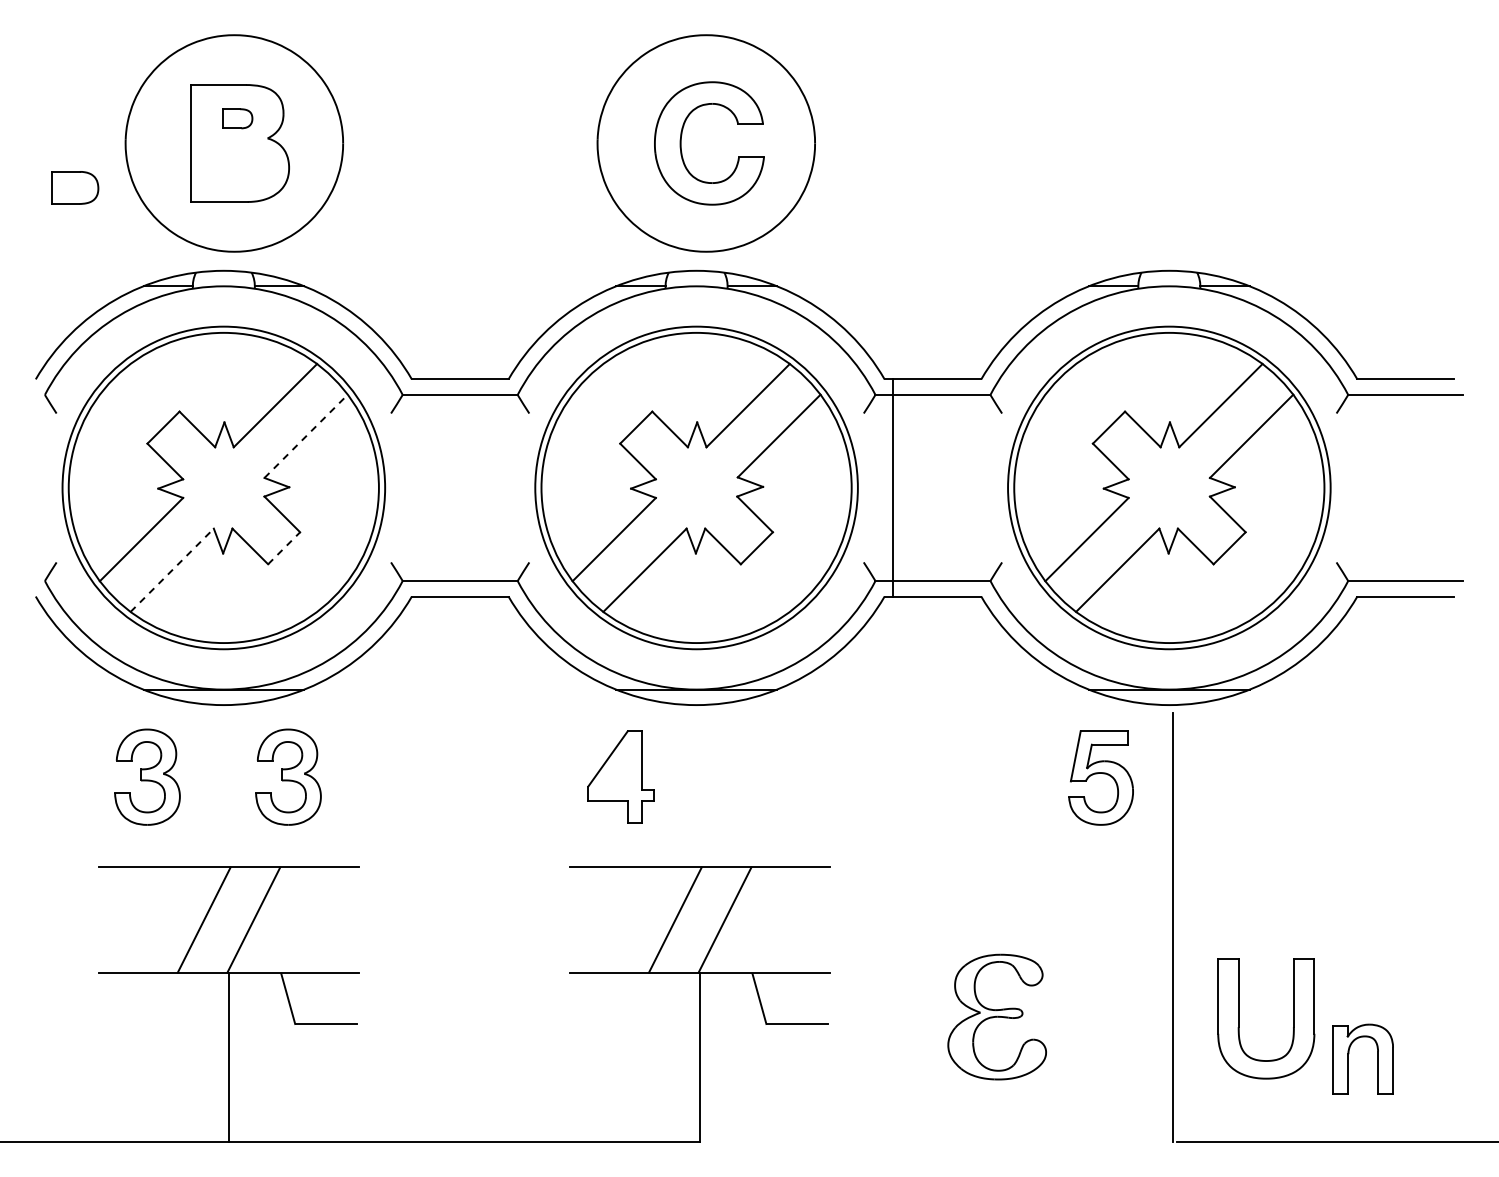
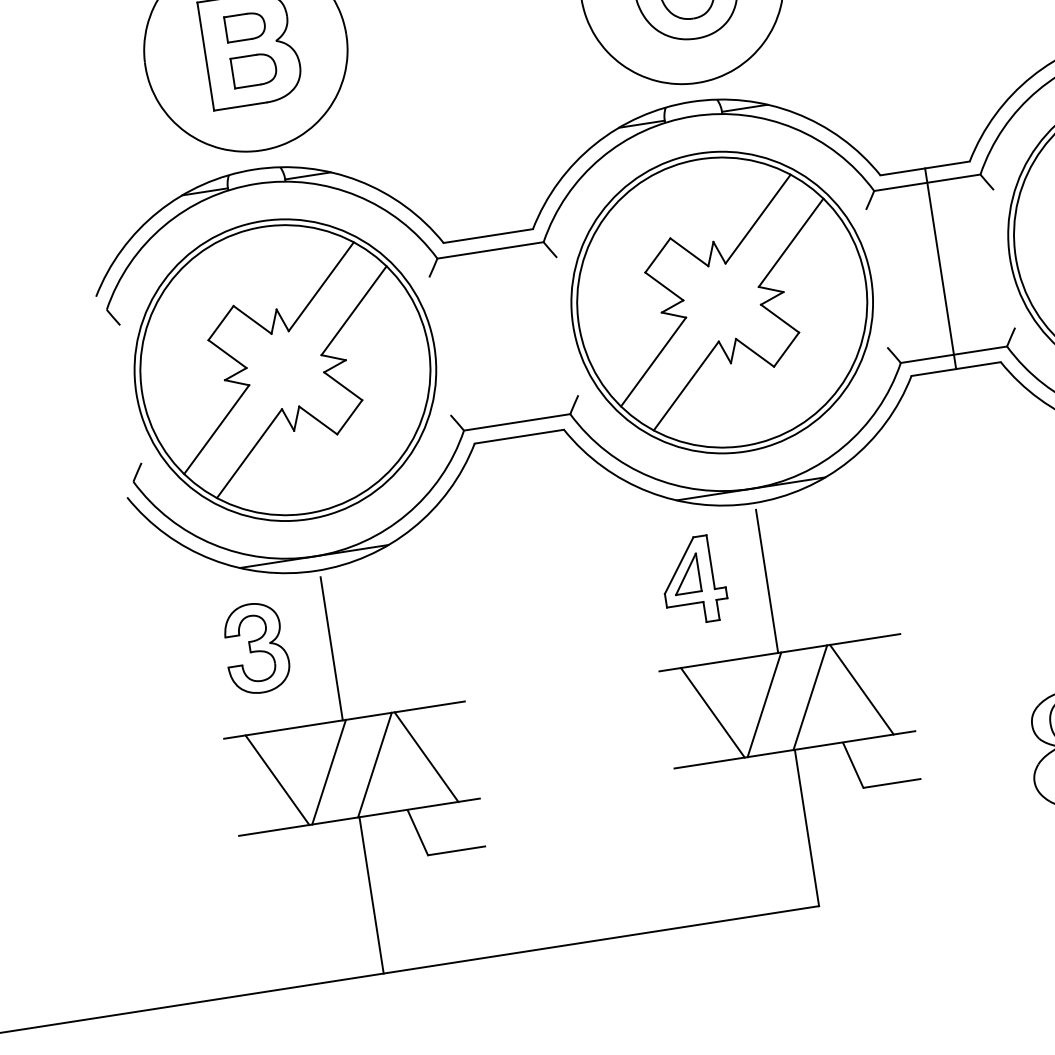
part: (237, 118) -> (245, 26), size x1.43
part: (75, 187) -> (254, 69), moved
line: (306, 436) -> (354, 310), dashed -> solid
line: (892, 487) -> (940, 268), moved
line: (284, 548) -> (350, 417), dashed -> solid
line: (172, 570) -> (249, 453), dashed -> solid
part: (613, 769) -> (685, 574), added
part: (288, 776) -> (386, 627), removed
line: (227, 789) -> (331, 648), added
line: (698, 789) -> (767, 580), added
line: (147, 919) -> (276, 779), added
line: (309, 919) -> (426, 756), added
line: (619, 919) -> (712, 712), added
line: (780, 919) -> (861, 689), added

